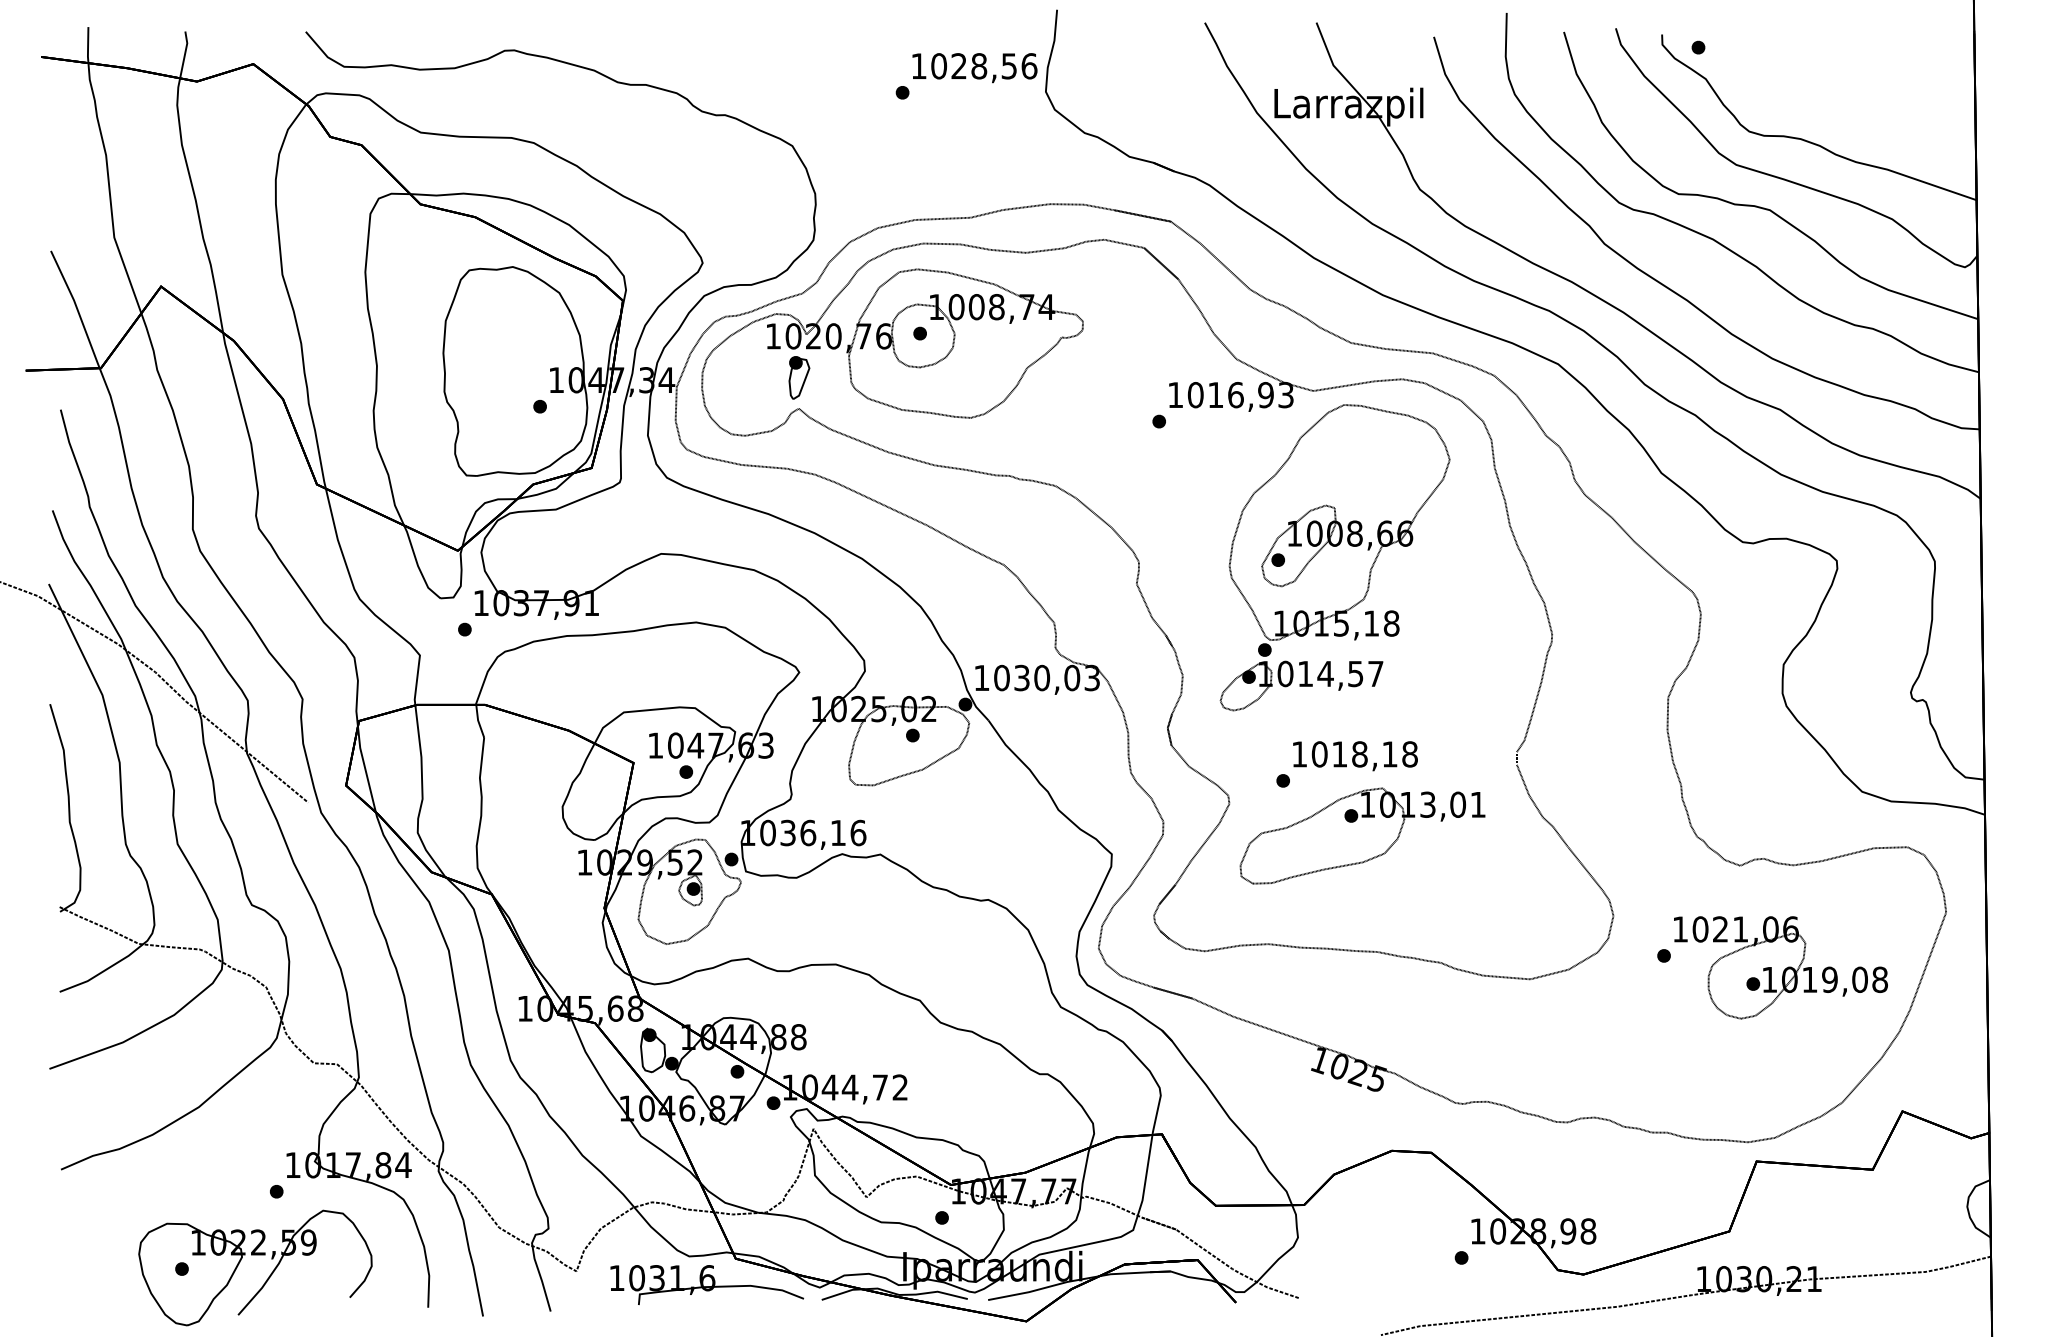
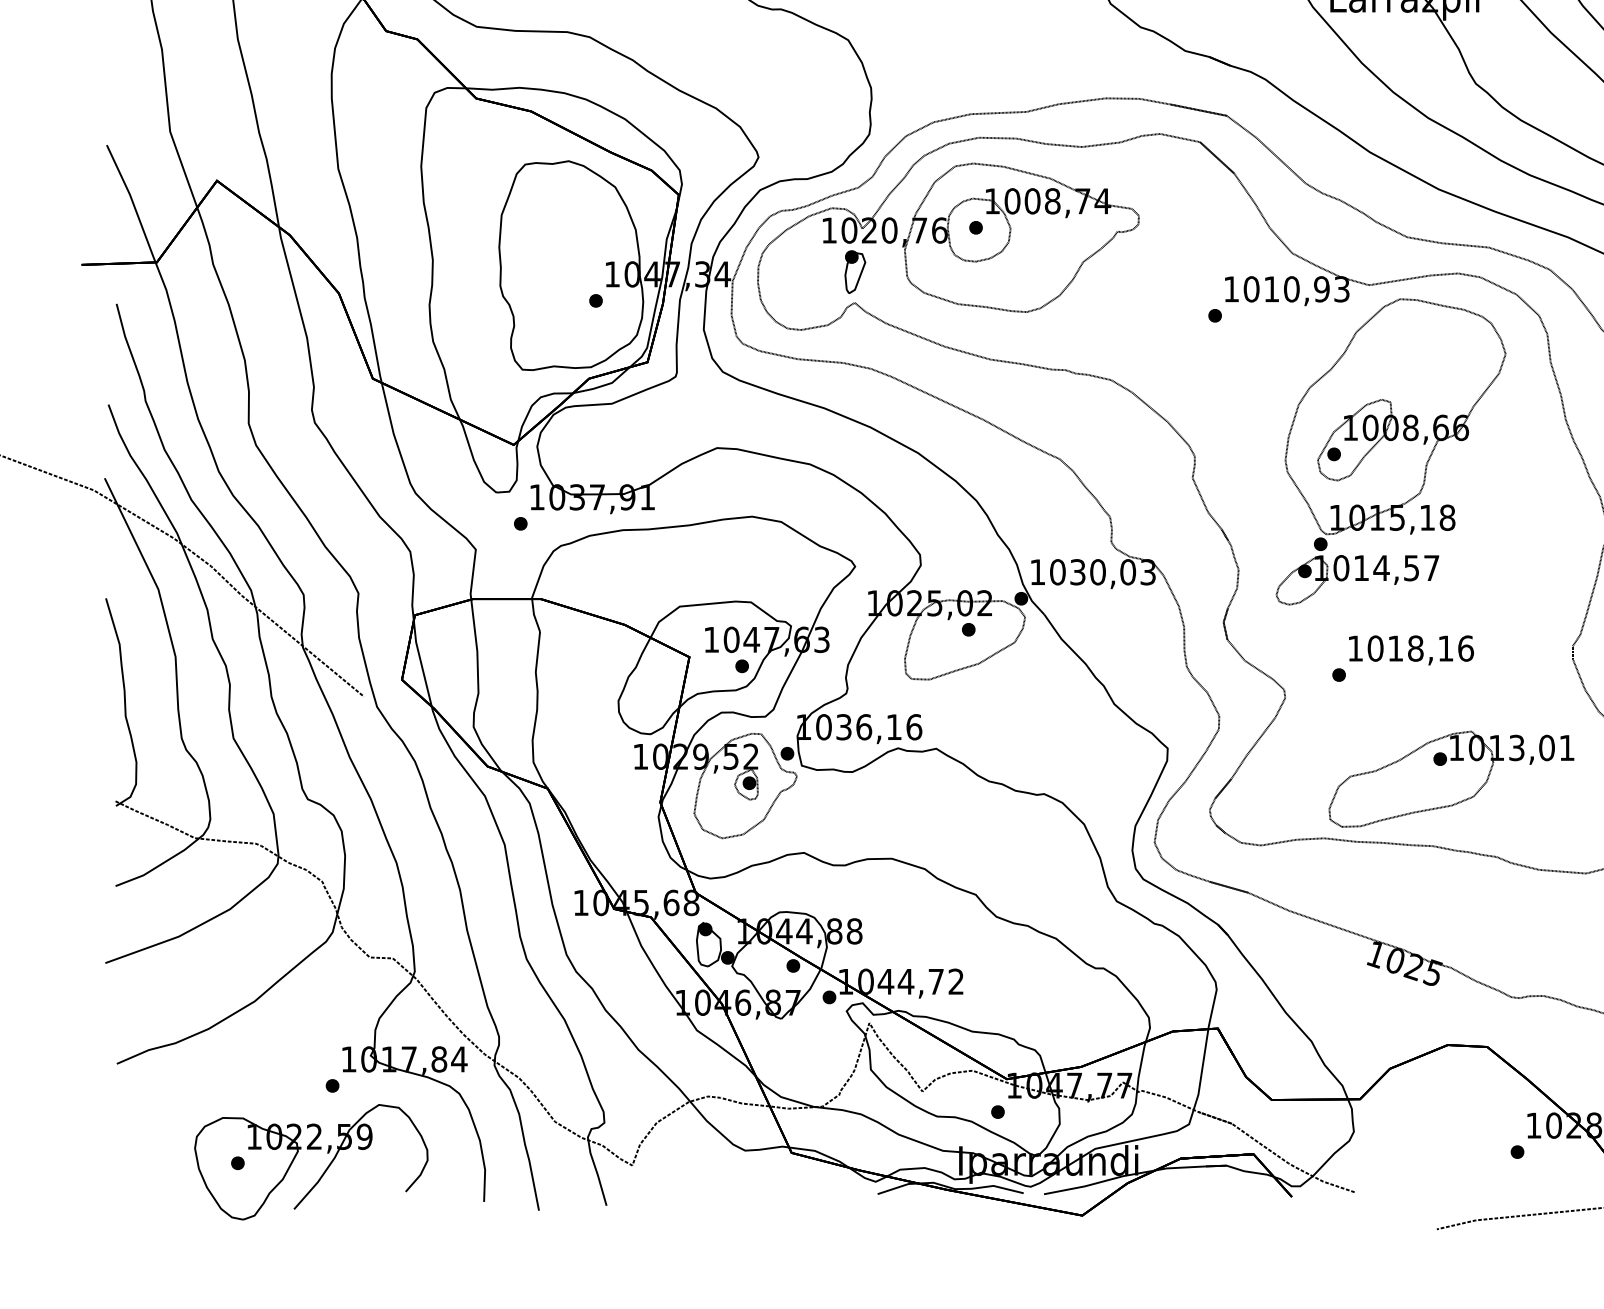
text: (1235, 394) -> (1291, 288), 1016,93 -> 1010,93
text: (1410, 754) -> (1466, 648), 1018,18 -> 1018,16
part: (1362, 835) -> (1451, 778), moved
part: (707, 1284) -> (763, 1178), removed

